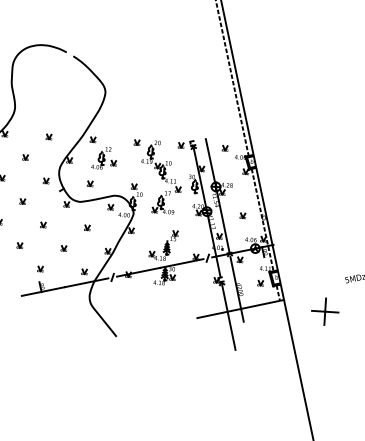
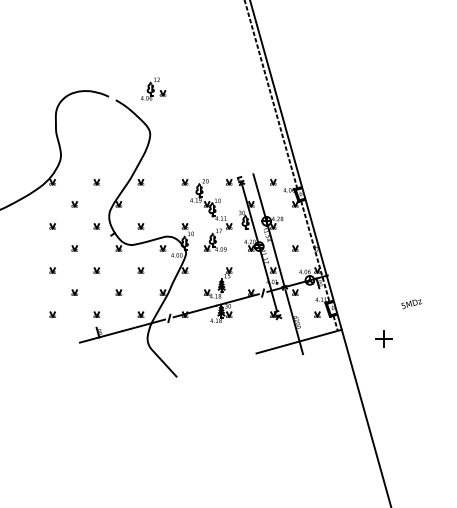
part: (104, 157) -> (153, 88), moved
part: (325, 311) -> (383, 338), size x0.6
line: (228, 317) -> (287, 350), removed

